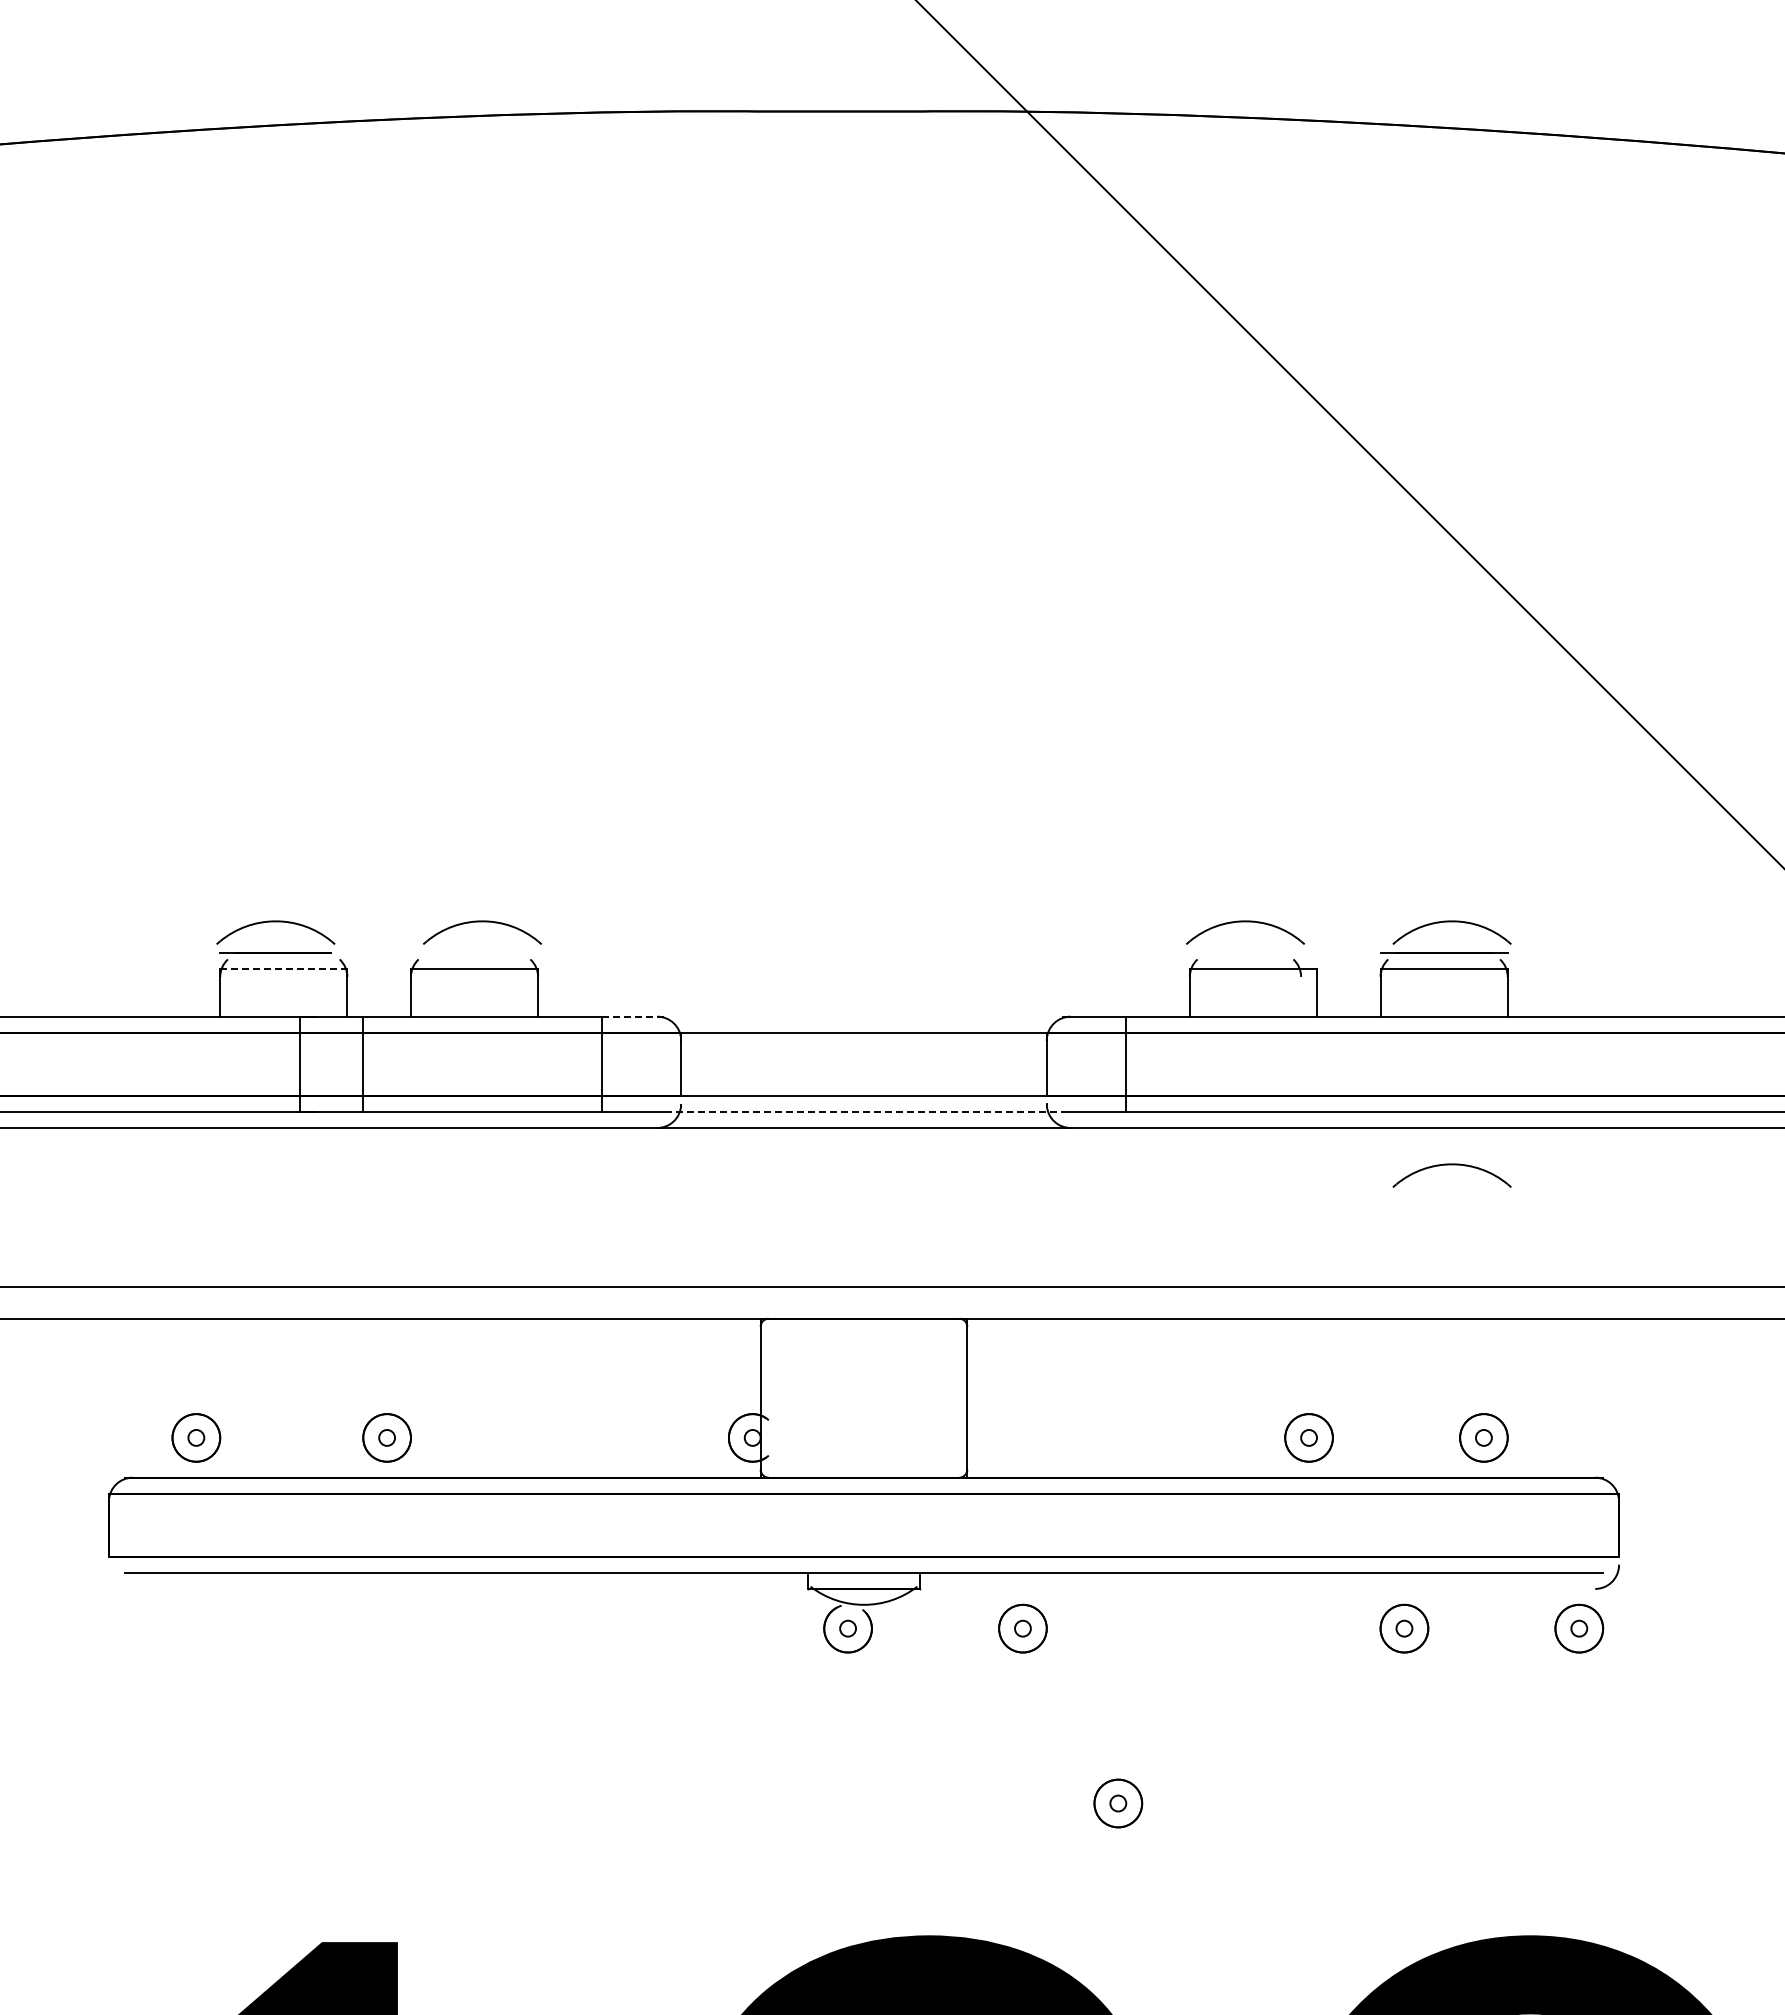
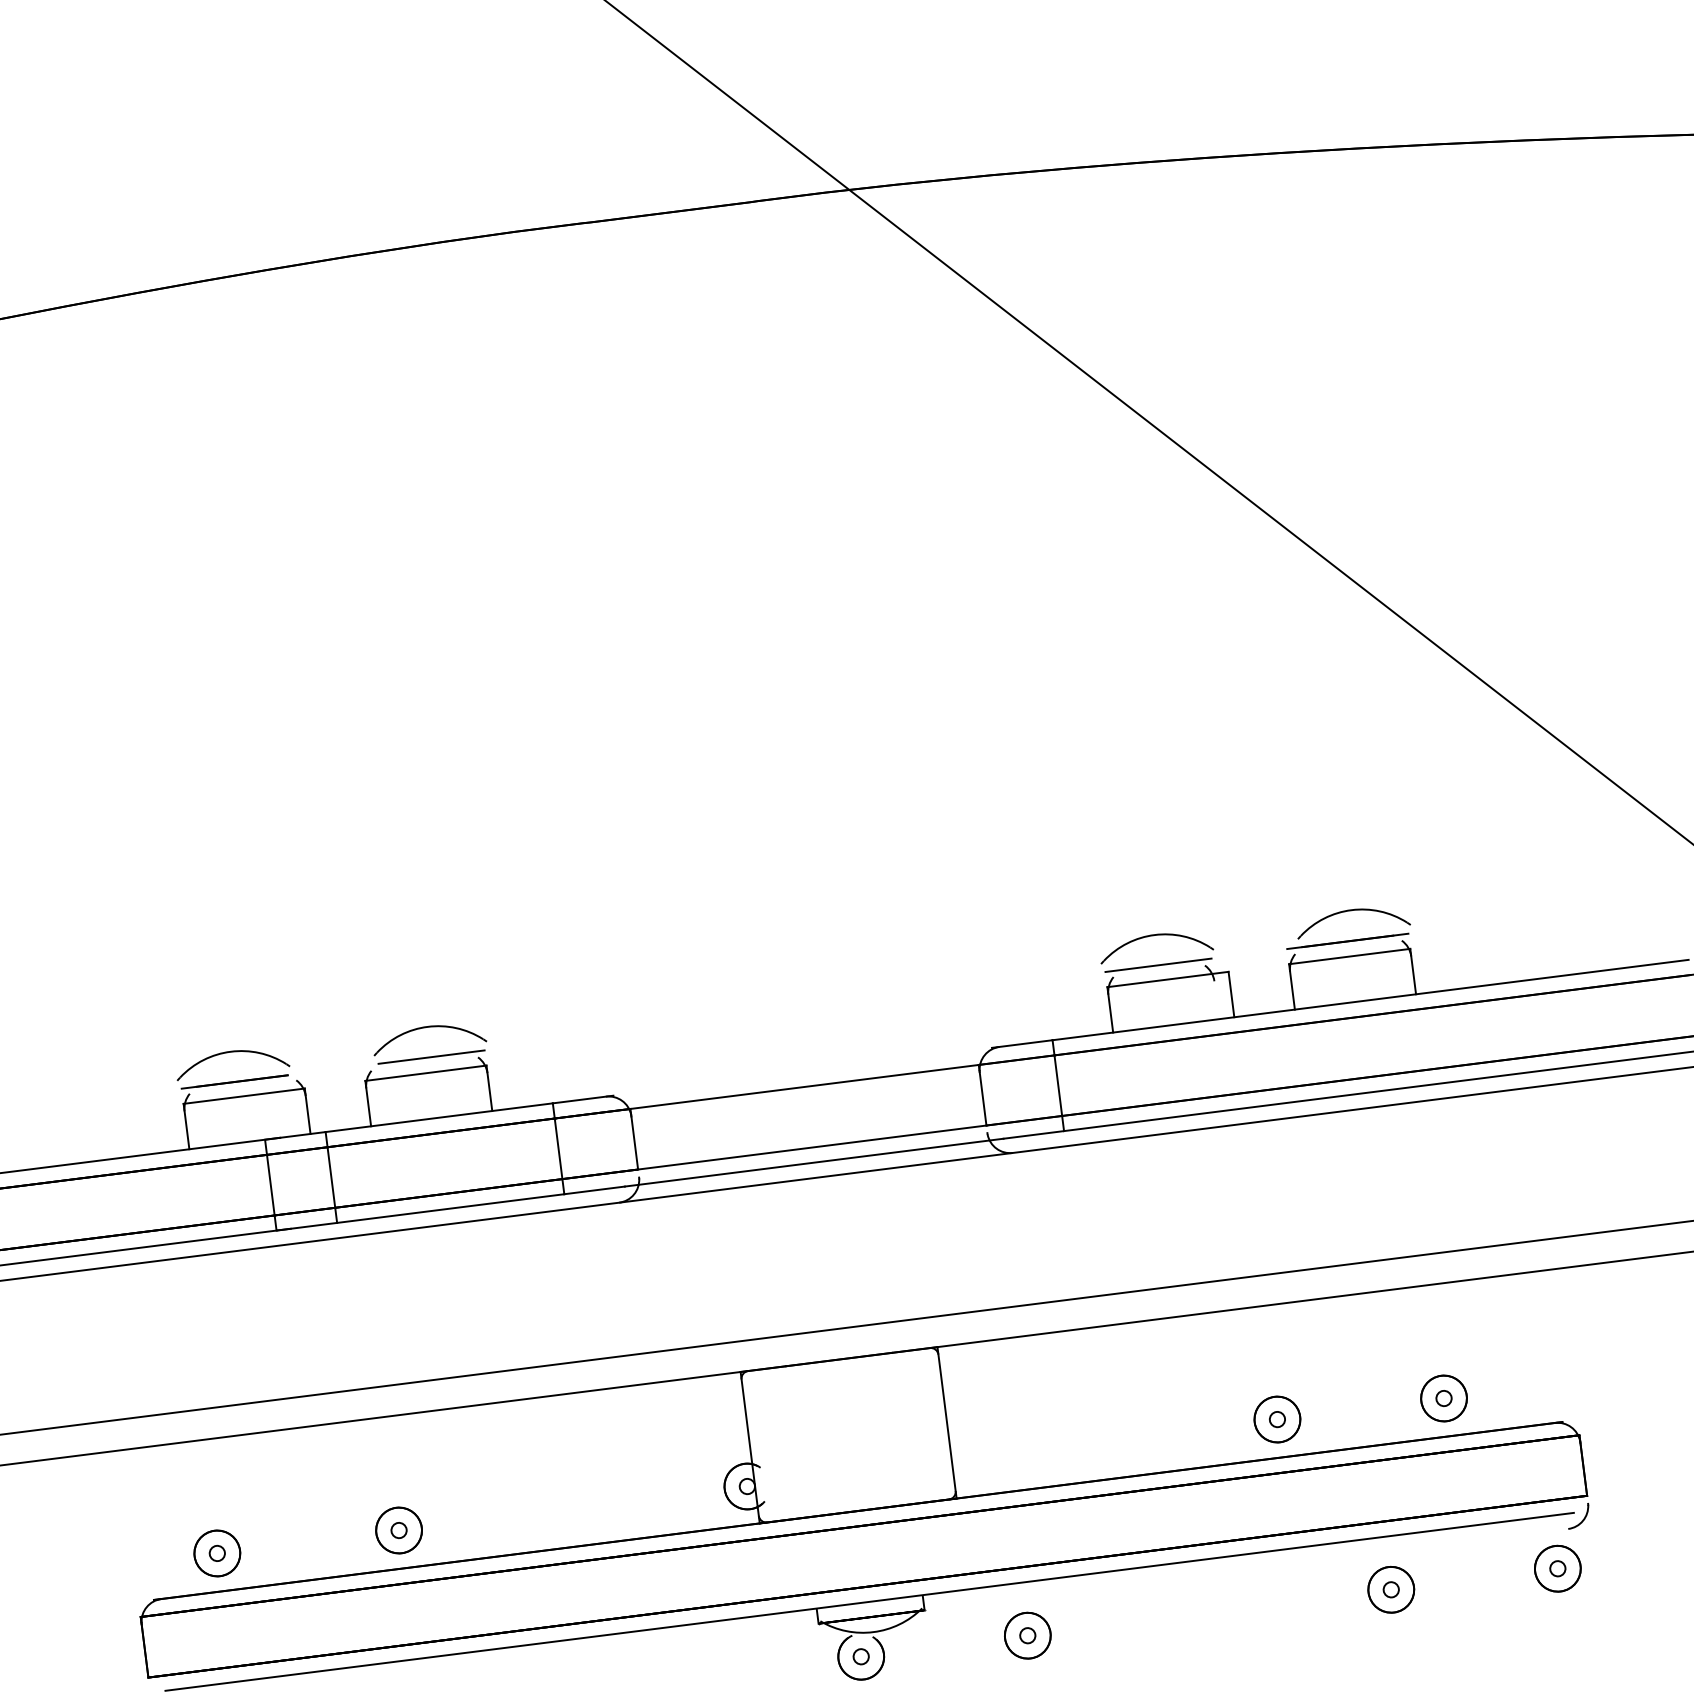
line: (482, 953) -> (431, 1057), added
line: (1245, 953) -> (1158, 965), added
line: (283, 969) -> (243, 1096), dashed -> solid
line: (633, 1016) -> (583, 1099), dashed -> solid
line: (863, 1112) -> (813, 1163), dashed -> solid
part: (1451, 1165) -> (1380, 1142), removed

